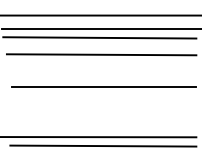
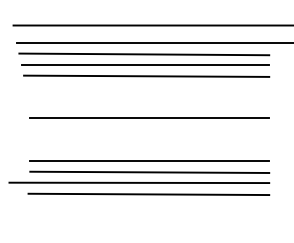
line: (100, 45) -> (145, 64), added
line: (103, 120) -> (149, 161), added
line: (103, 128) -> (149, 171), added

